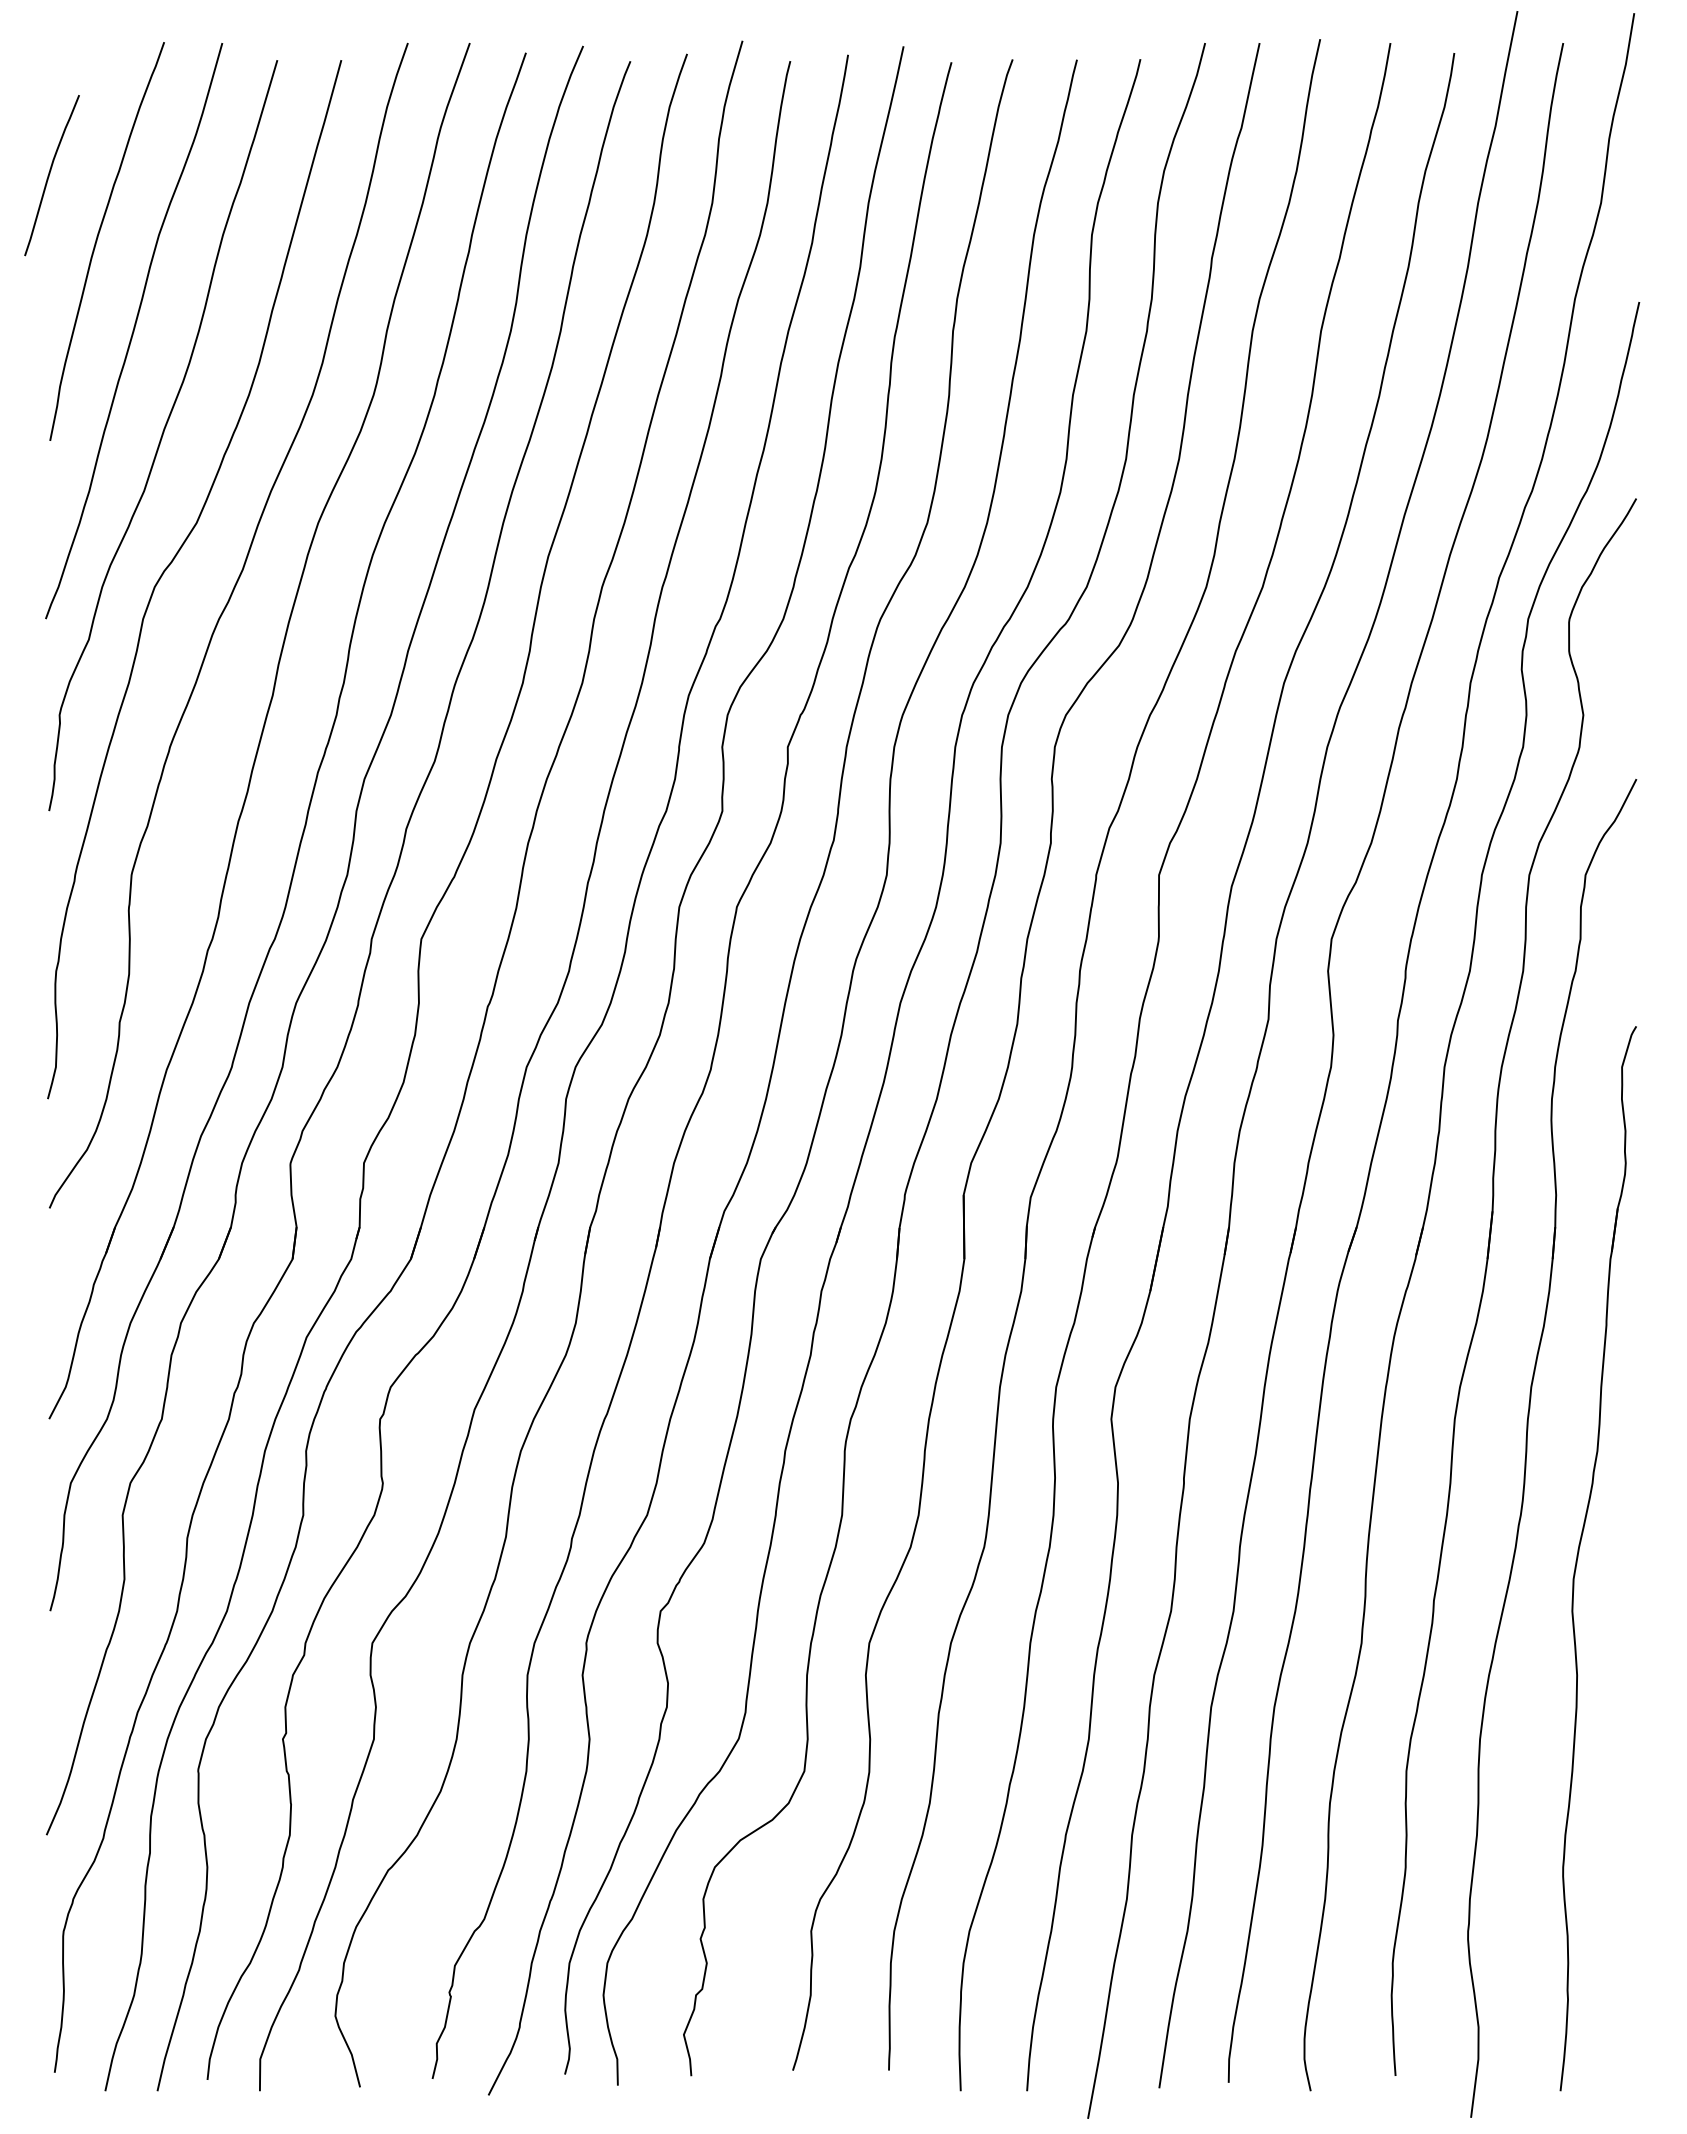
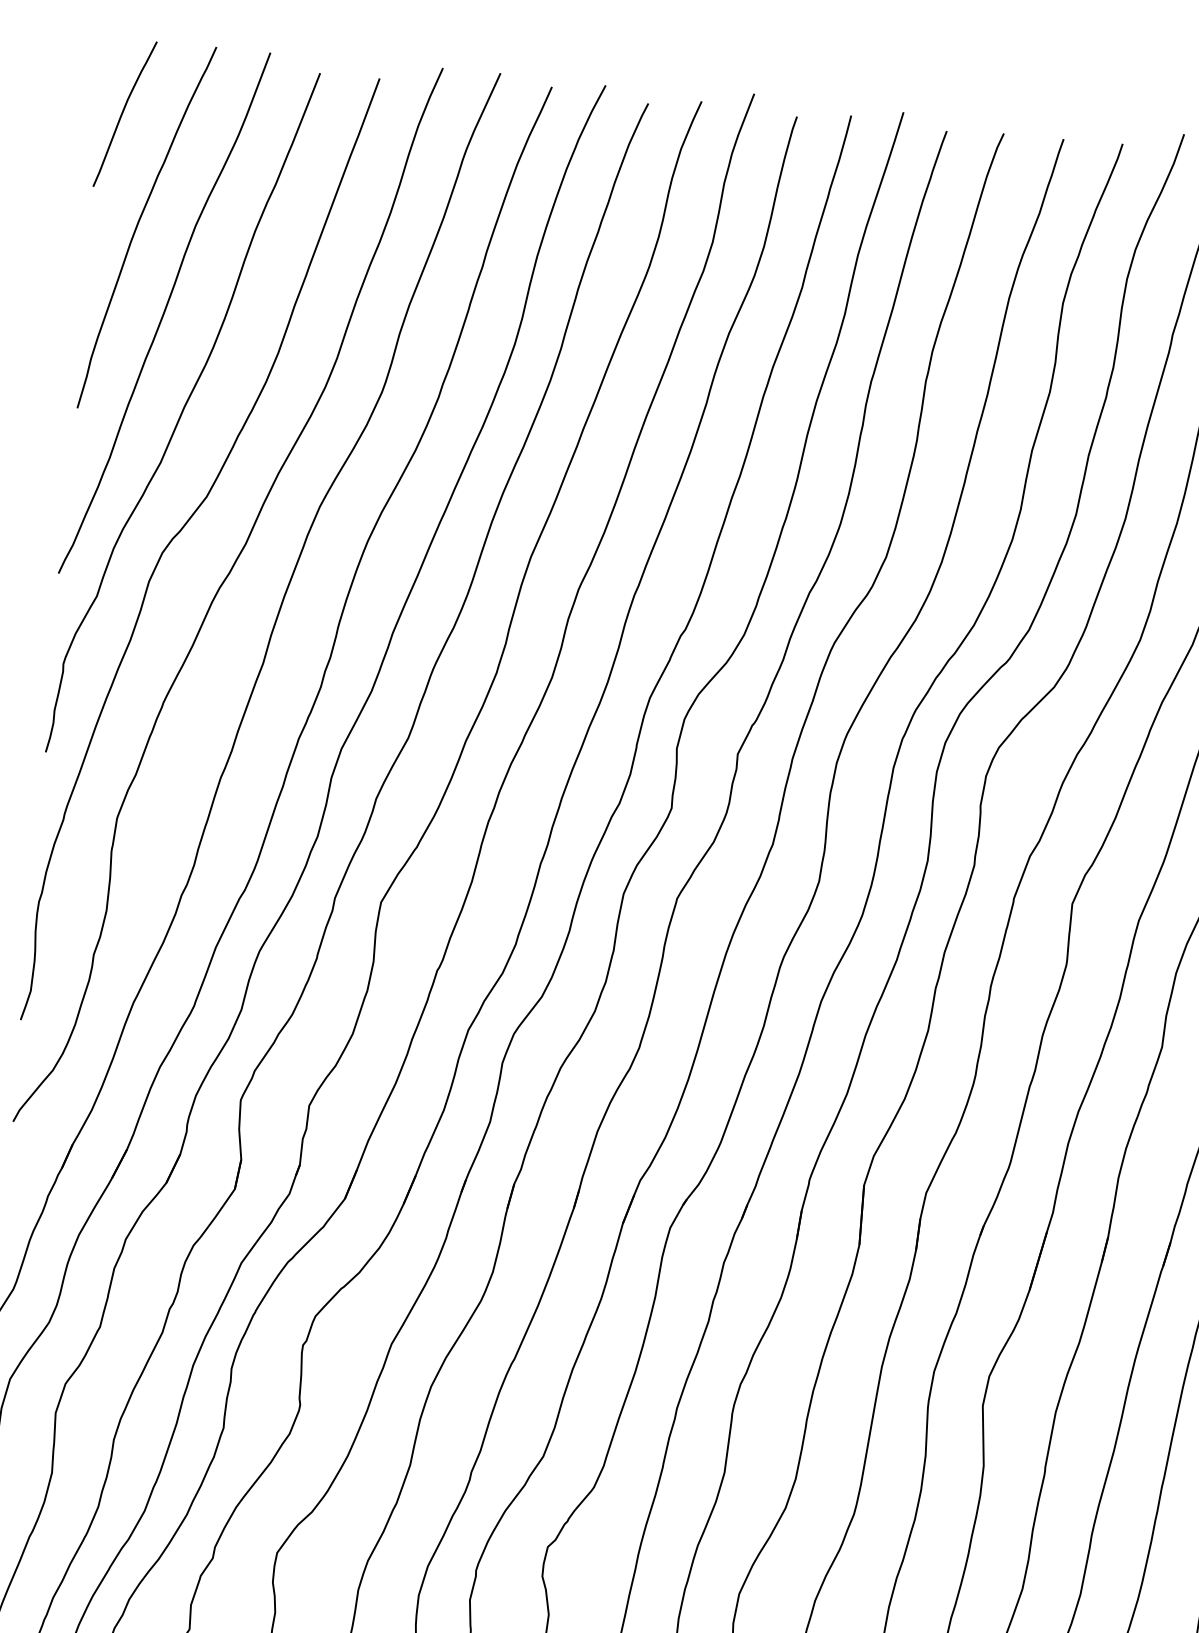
curve: (49, 175) -> (122, 113), moved

